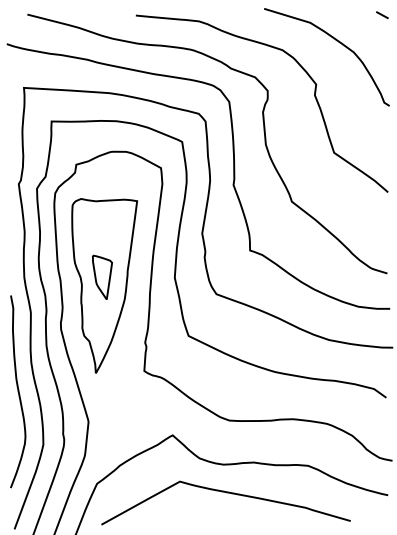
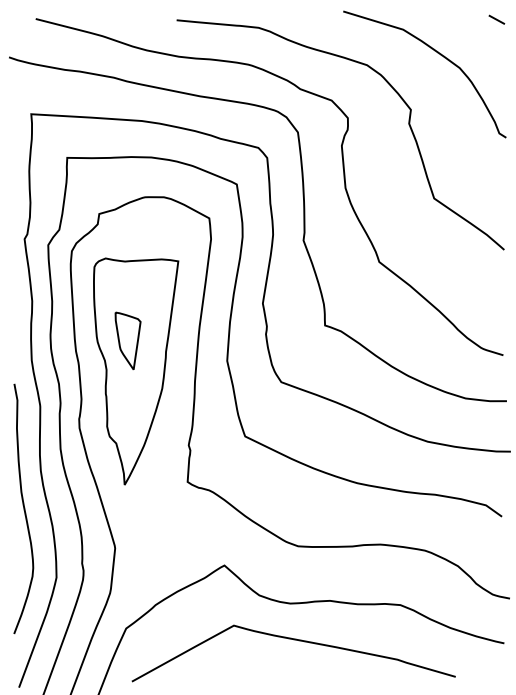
part: (102, 276) -> (128, 339), moved

